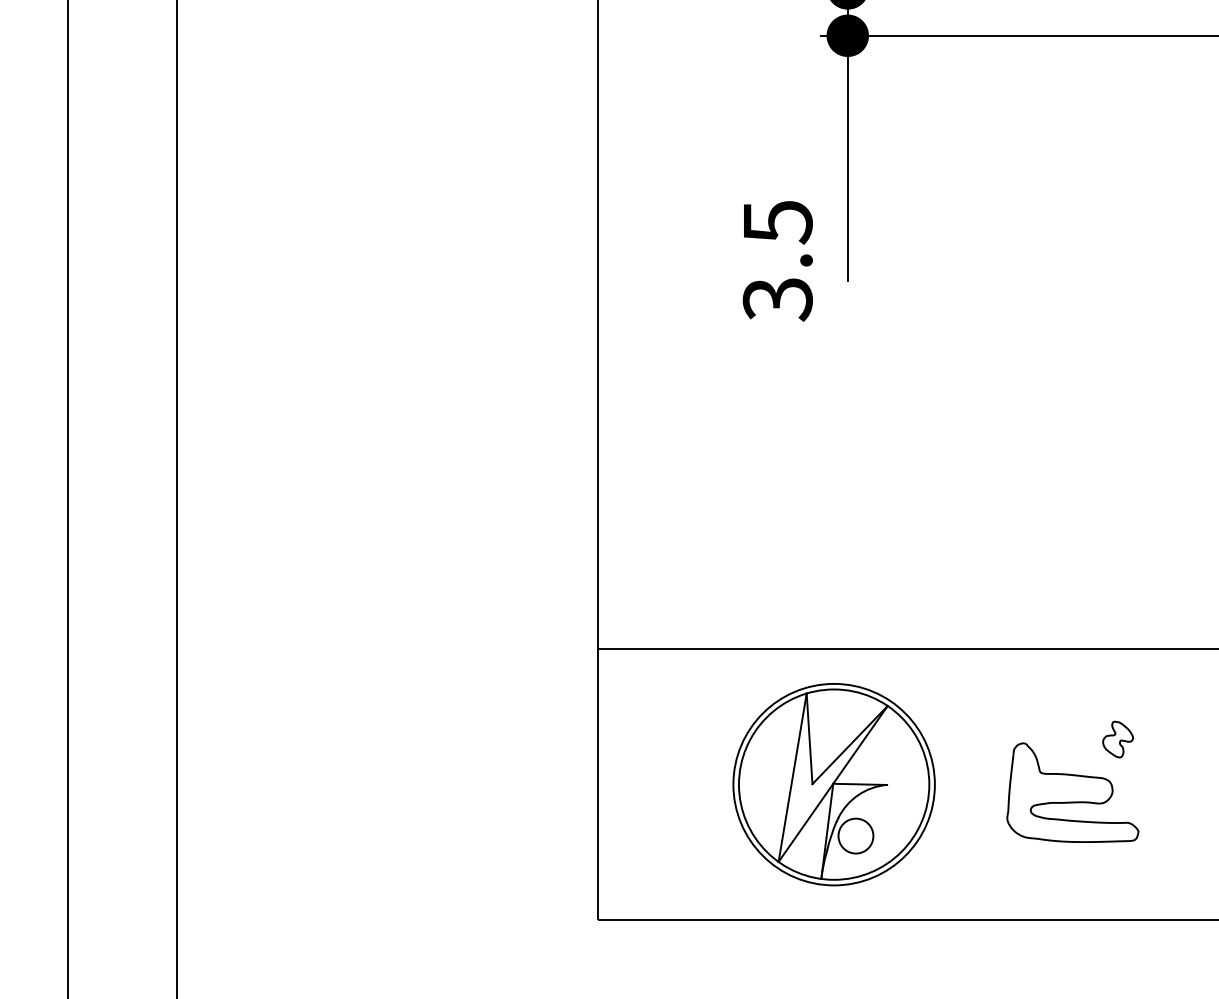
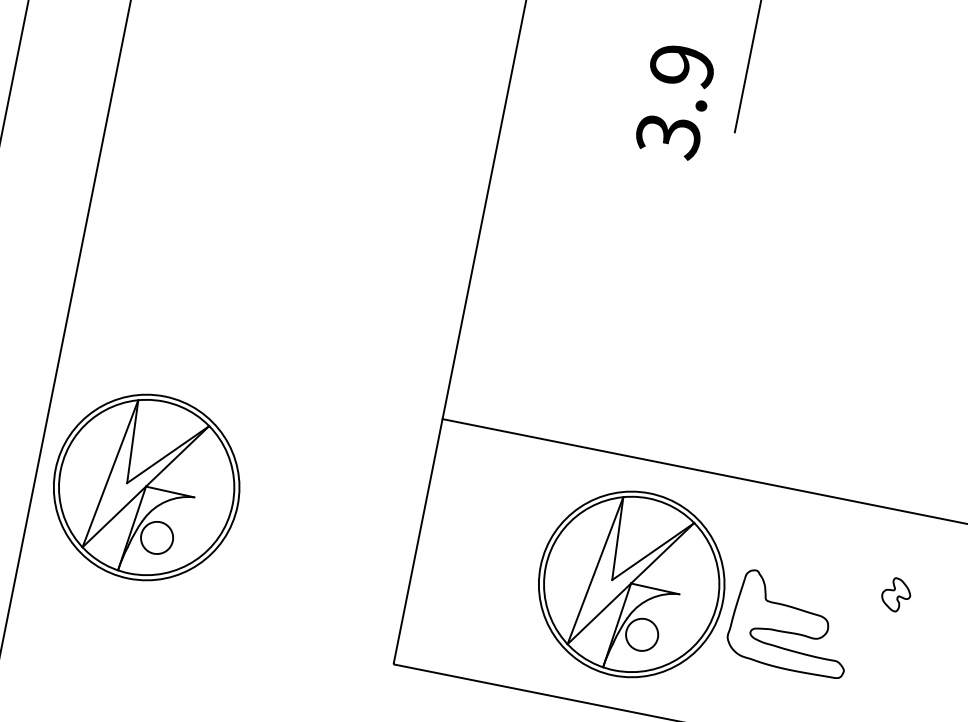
text: (777, 222) -> (682, 66), 3.5 -> 3.9
part: (296, 784) -> (146, 487), added
curve: (1072, 801) -> (789, 631), moved

